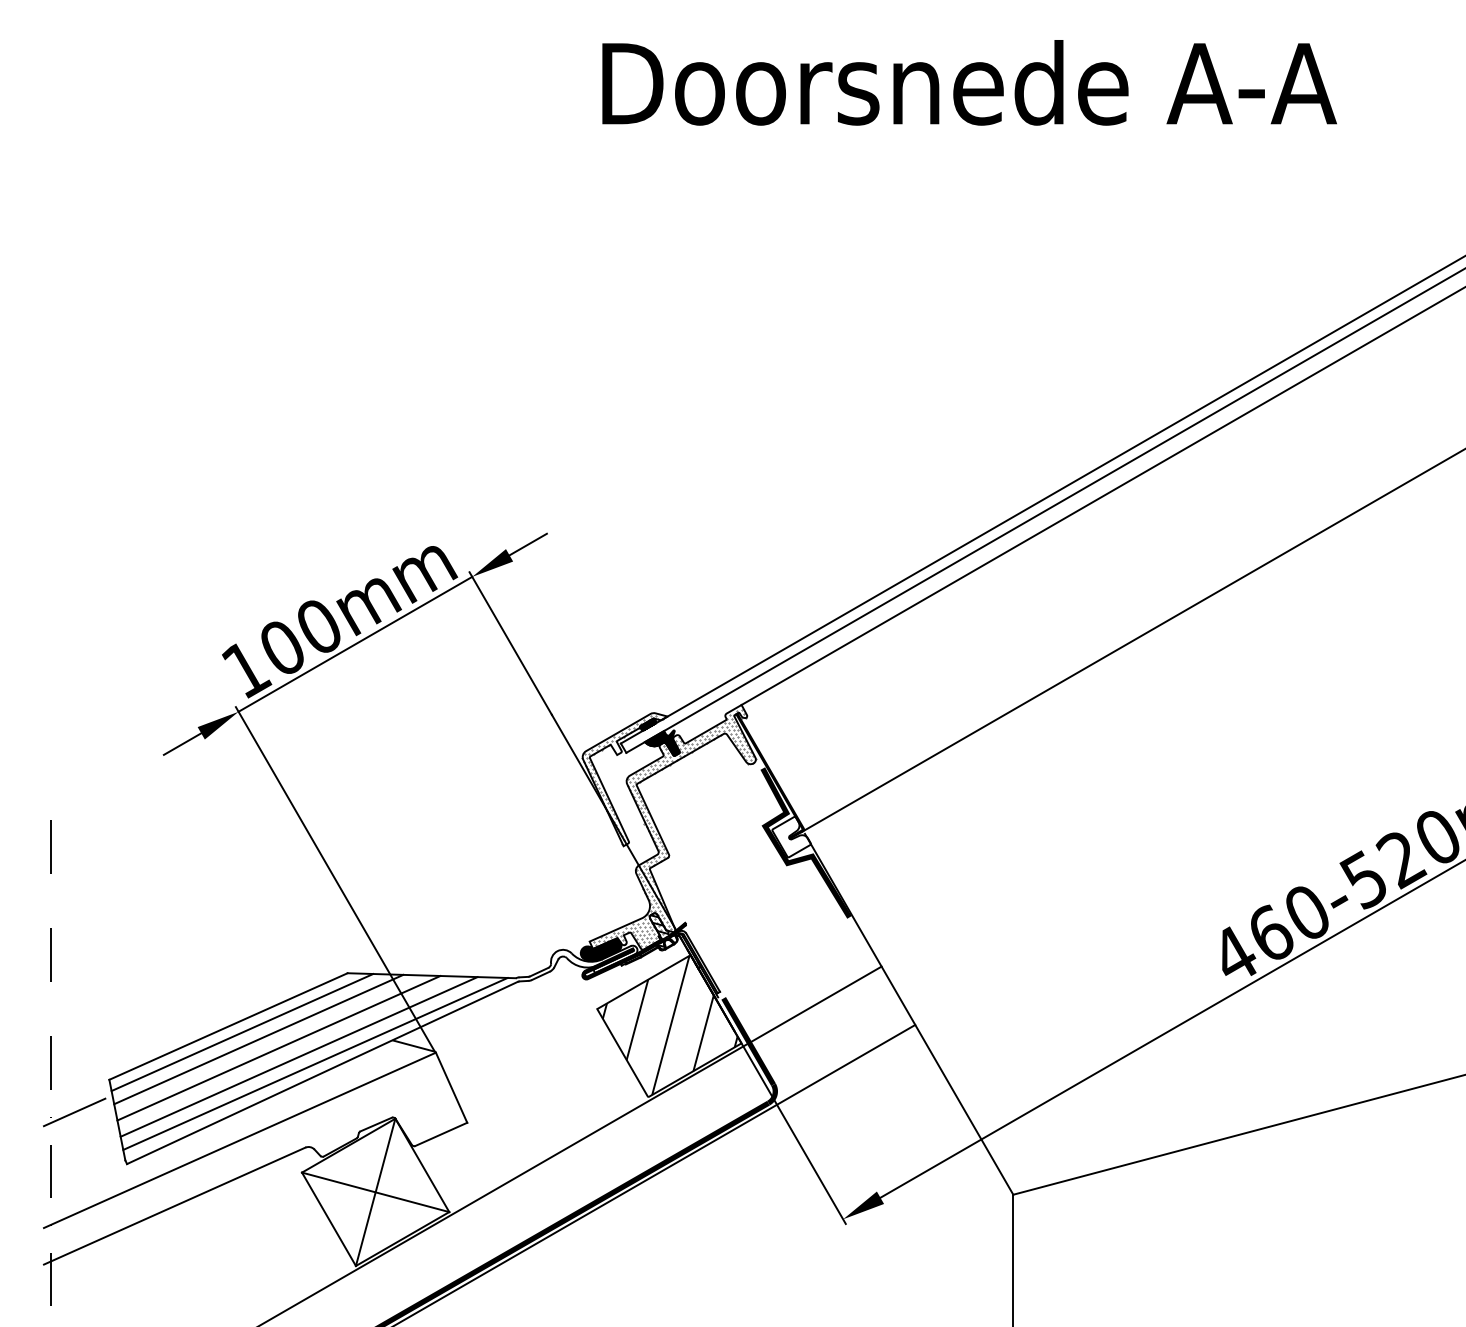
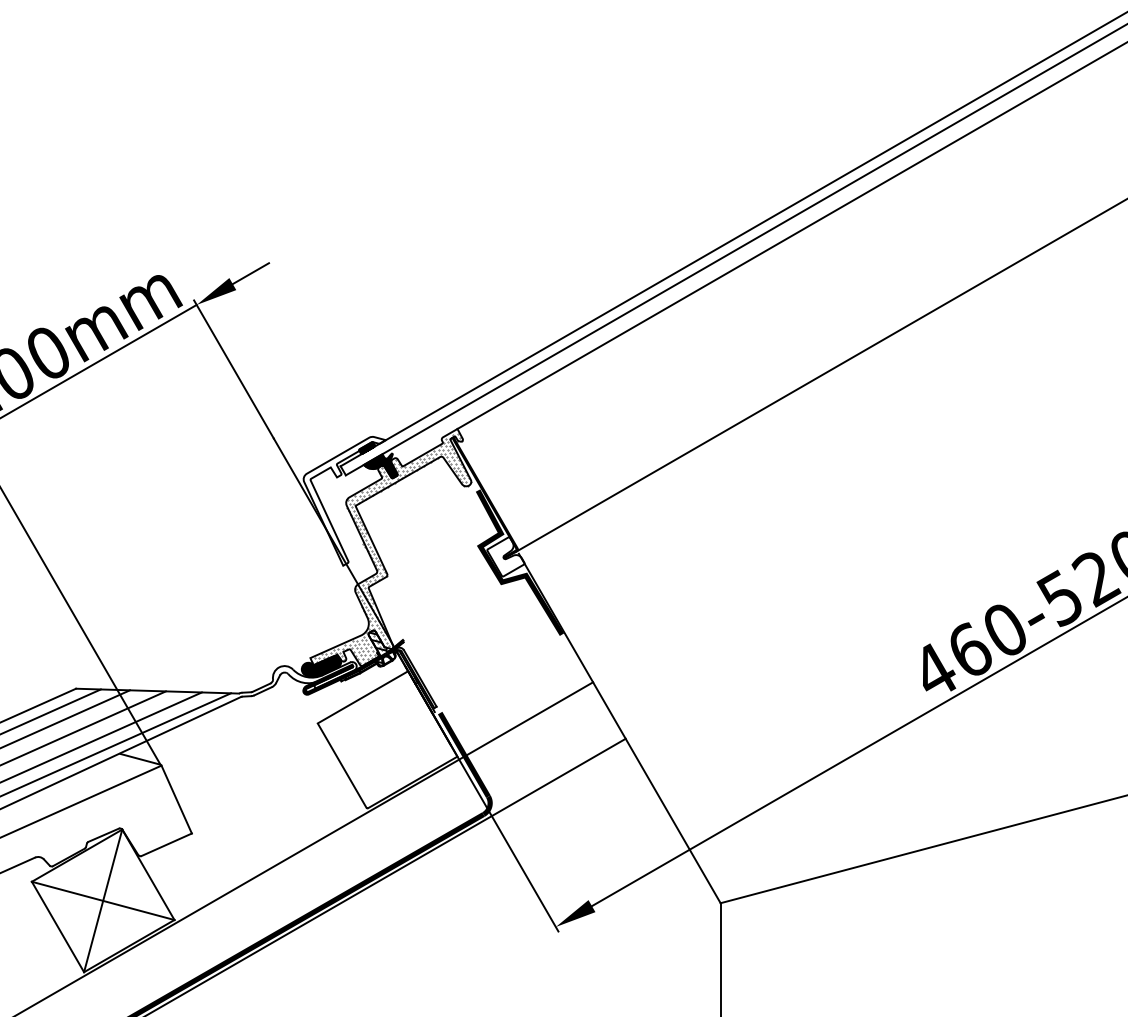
hatch: (622, 779) -> (342, 501), removed
hatch: (669, 1024) -> (387, 738), removed

